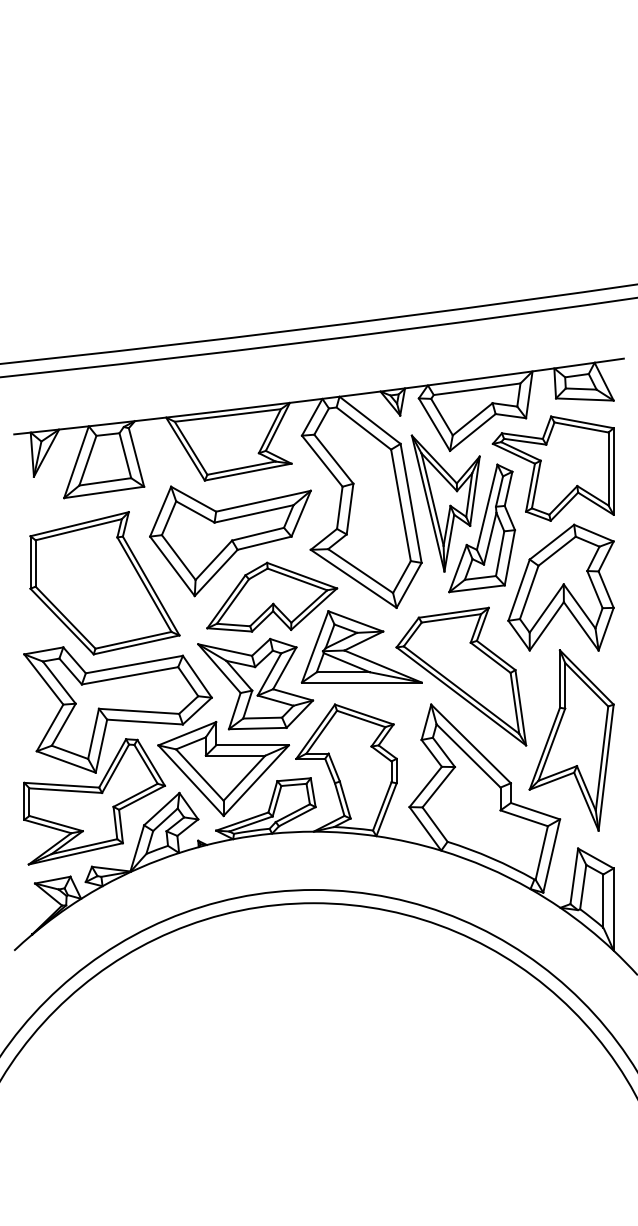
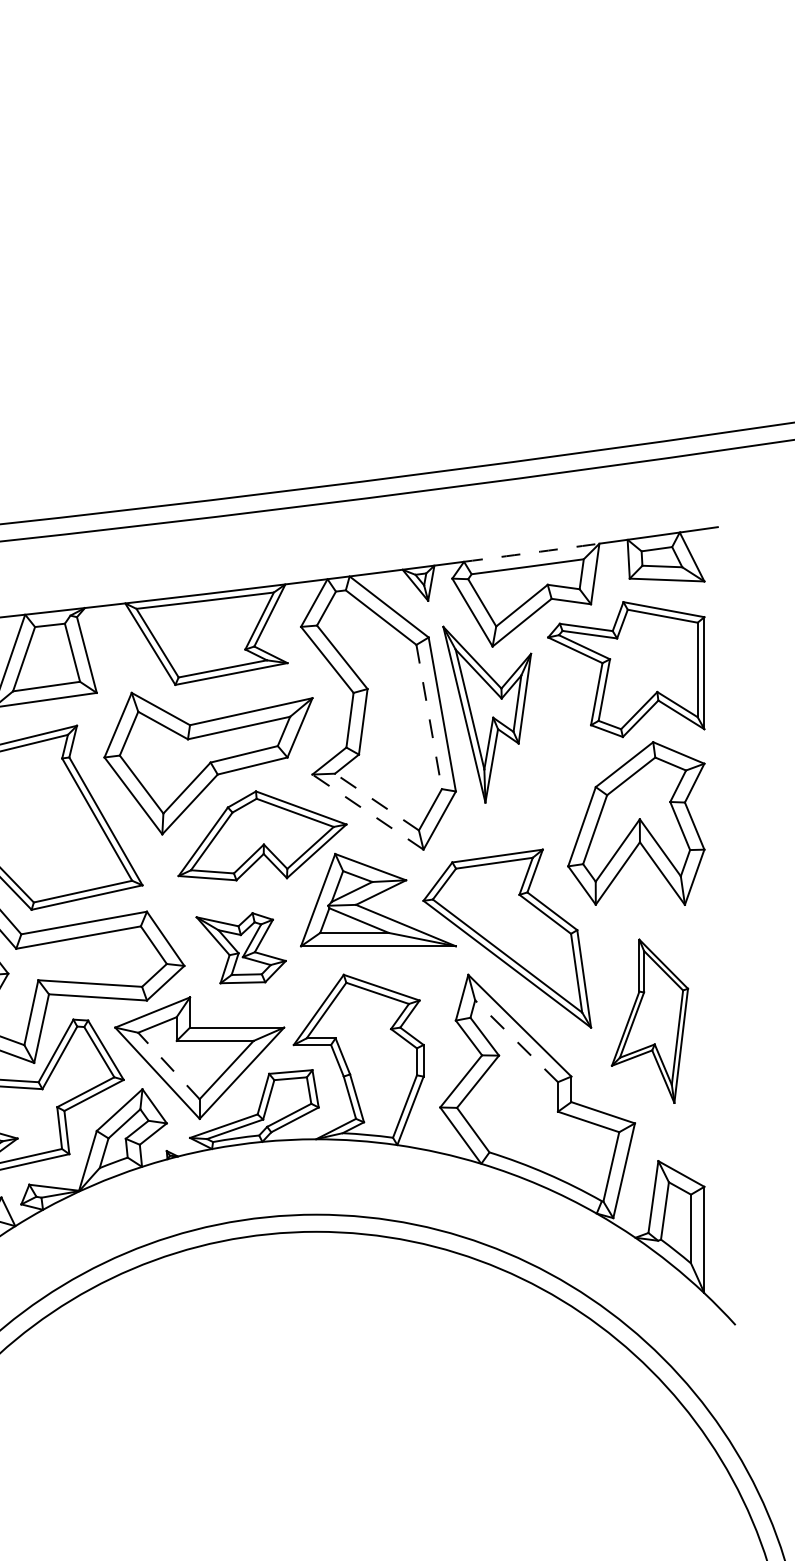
arc: (480, 378) -> (532, 552), solid -> dashed
line: (400, 505) -> (428, 717), solid -> dashed
part: (482, 528) -> (534, 746), removed
line: (360, 570) -> (376, 801), solid -> dashed
line: (353, 578) -> (367, 811), solid -> dashed
part: (255, 683) -> (240, 947), size x0.6
part: (571, 740) -> (649, 1021), size x0.7
line: (468, 755) -> (516, 1040), solid -> dashed
line: (199, 775) -> (168, 1066), solid -> dashed

